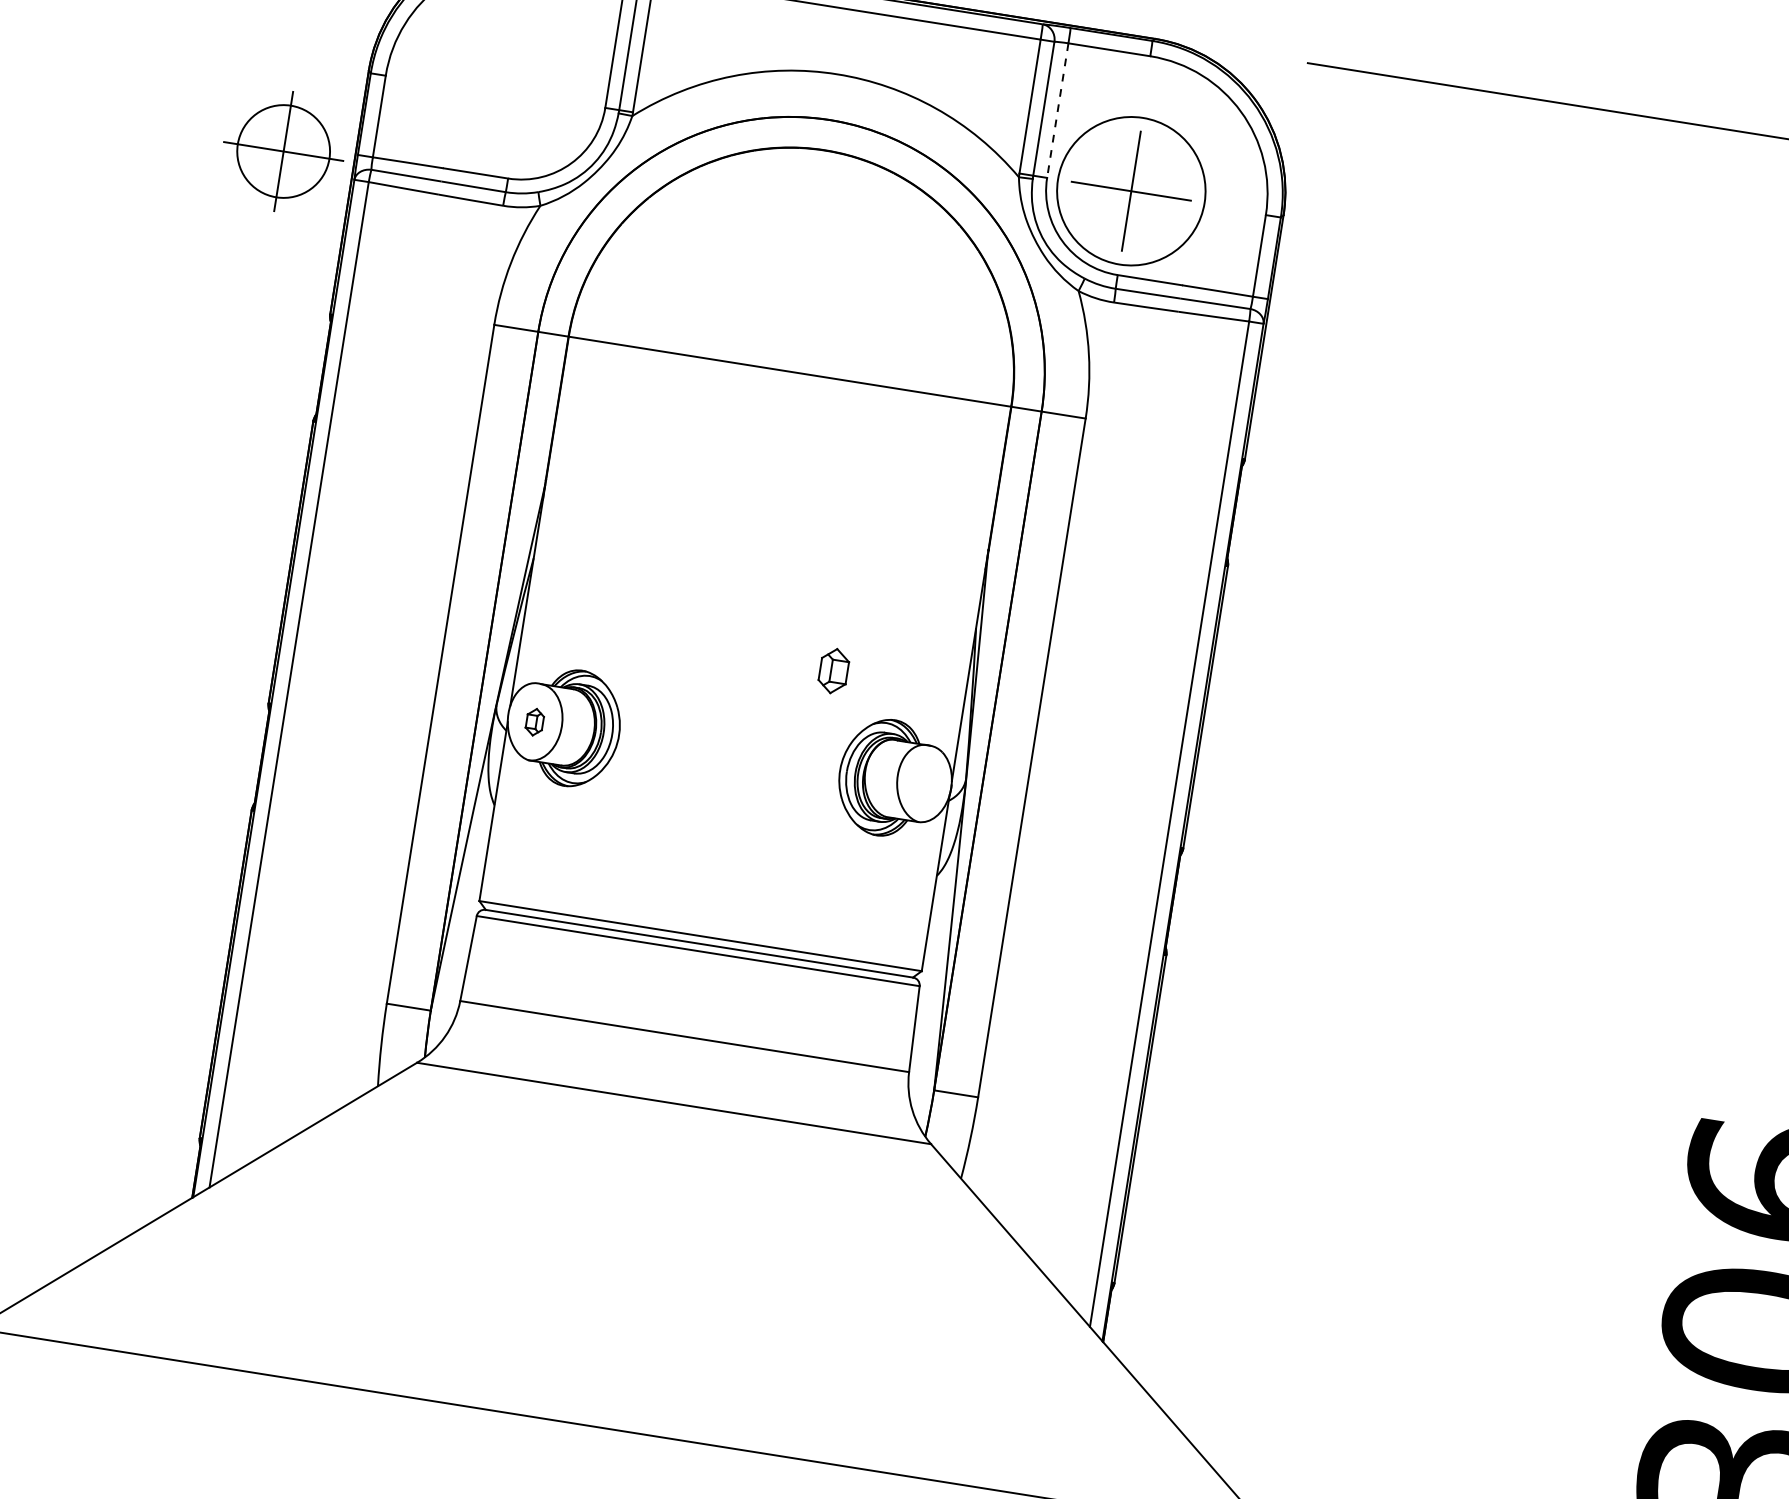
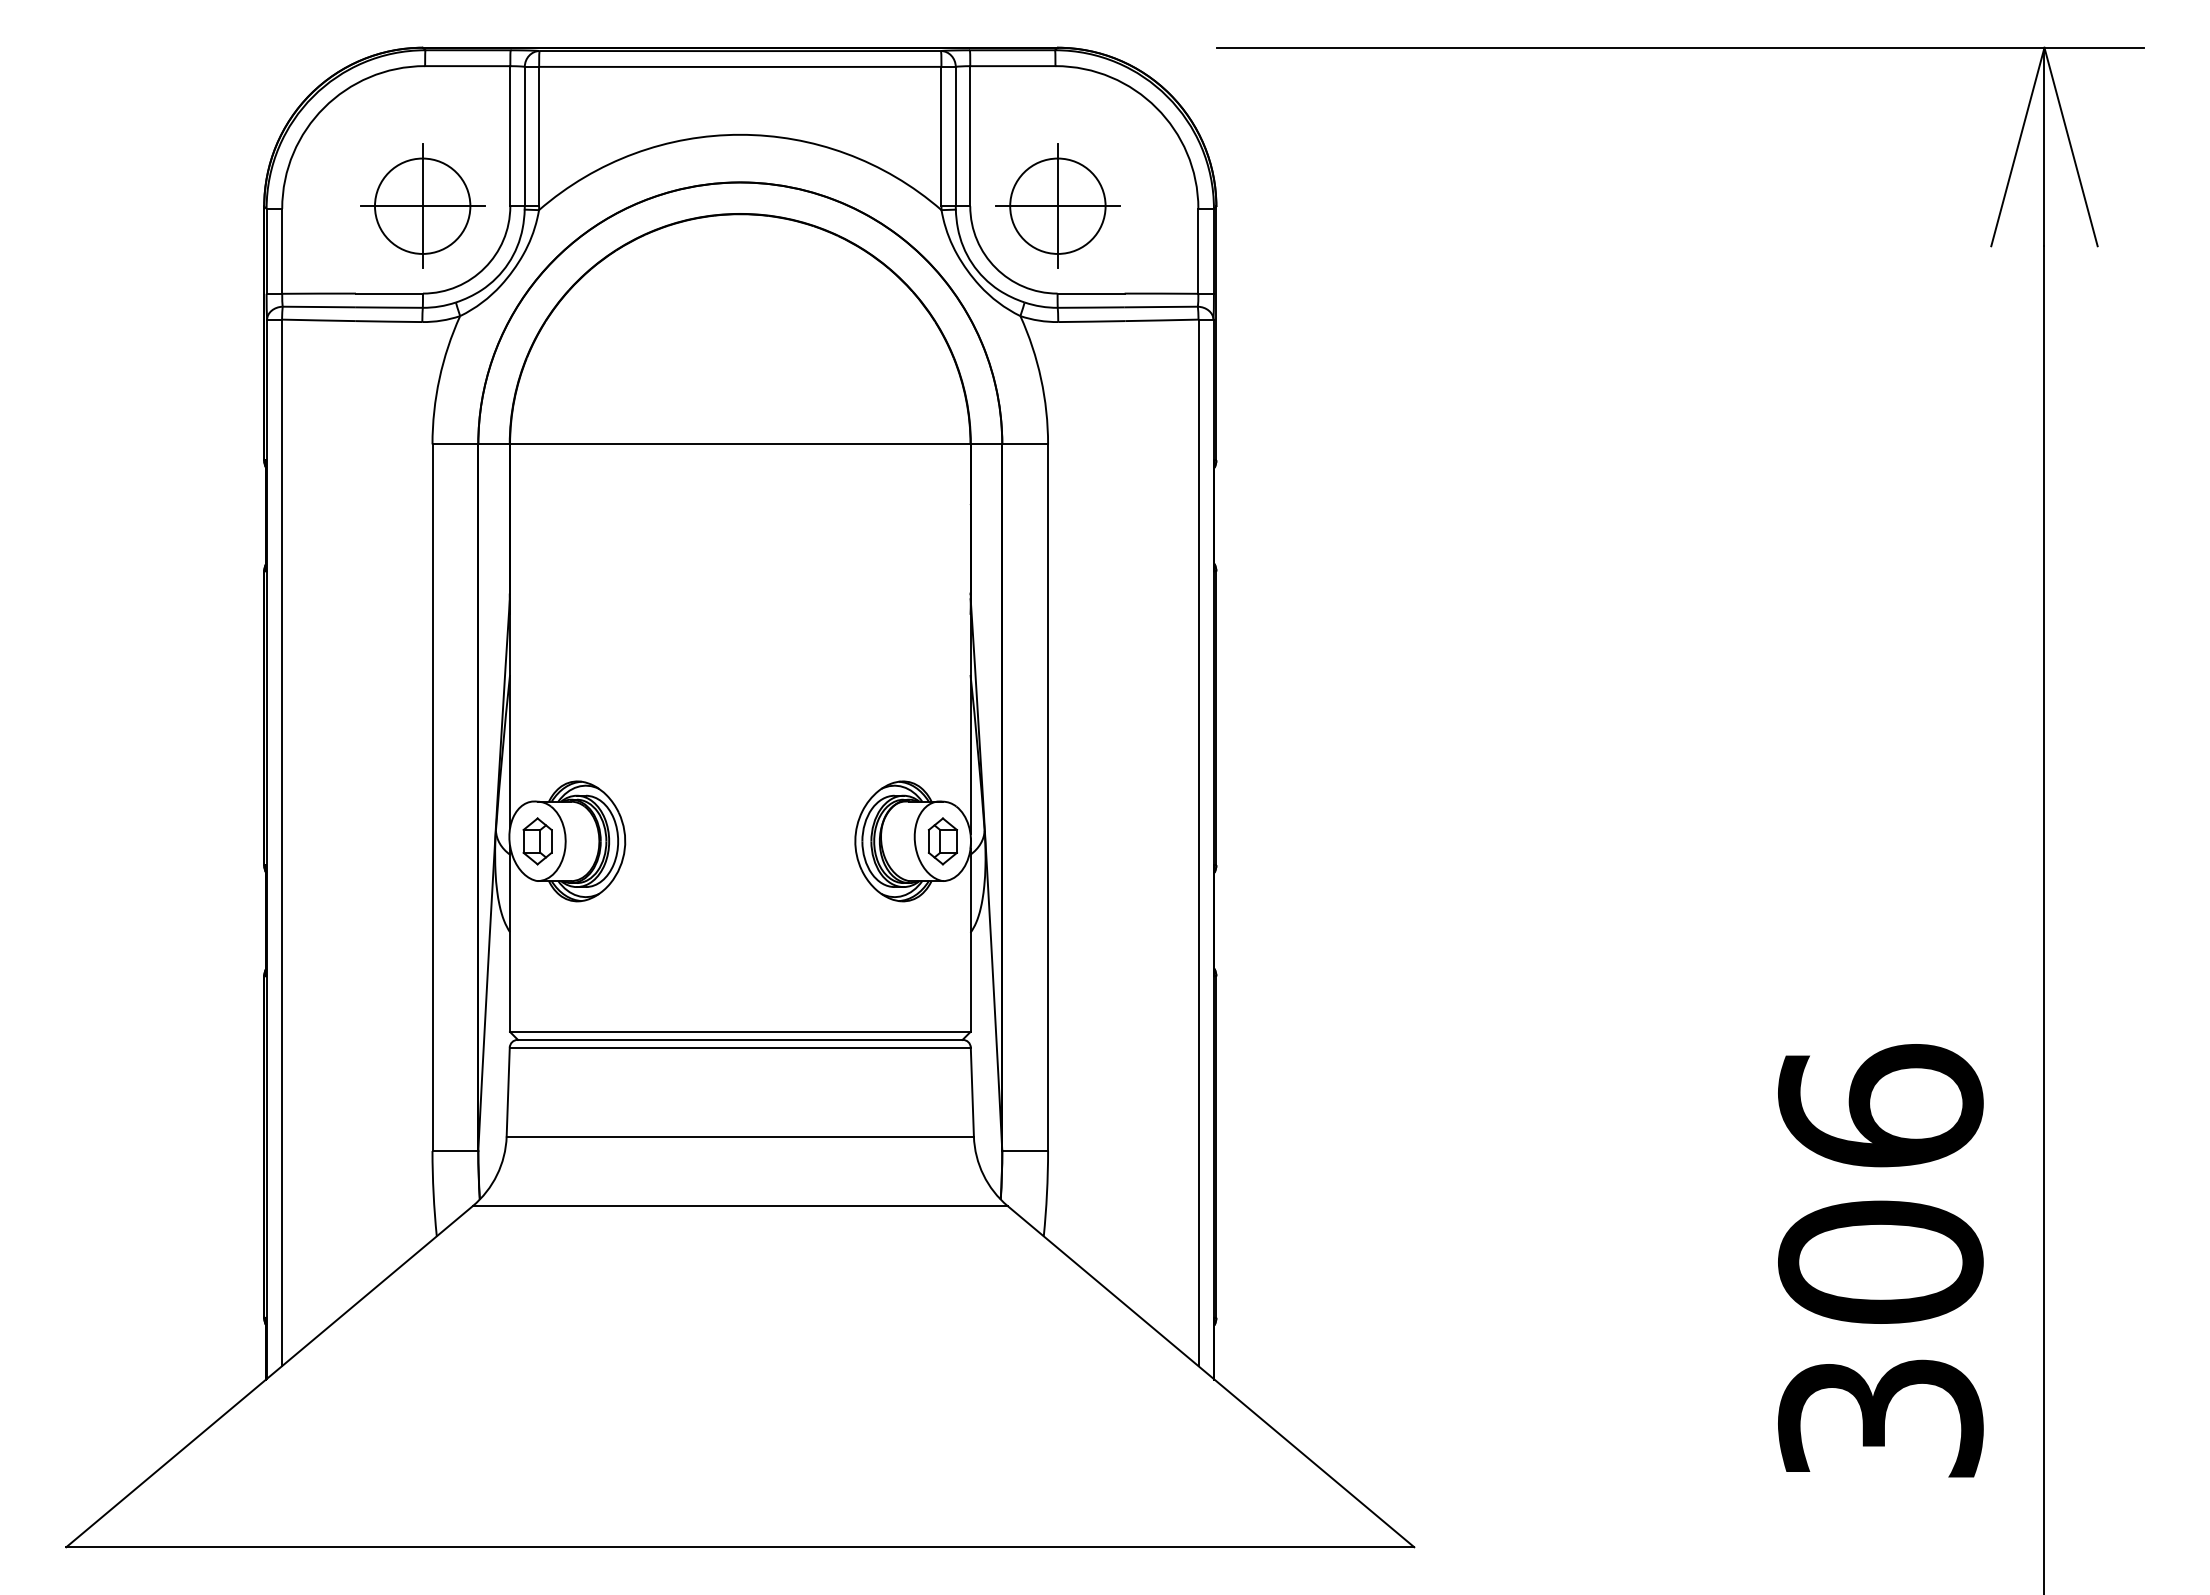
line: (1057, 110) -> (970, 136), dashed -> solid
part: (283, 150) -> (422, 205), moved
circle: (1131, 190) -> (1057, 205), size x0.62
part: (833, 671) -> (942, 841), moved
part: (534, 722) -> (537, 841), size x1.67

